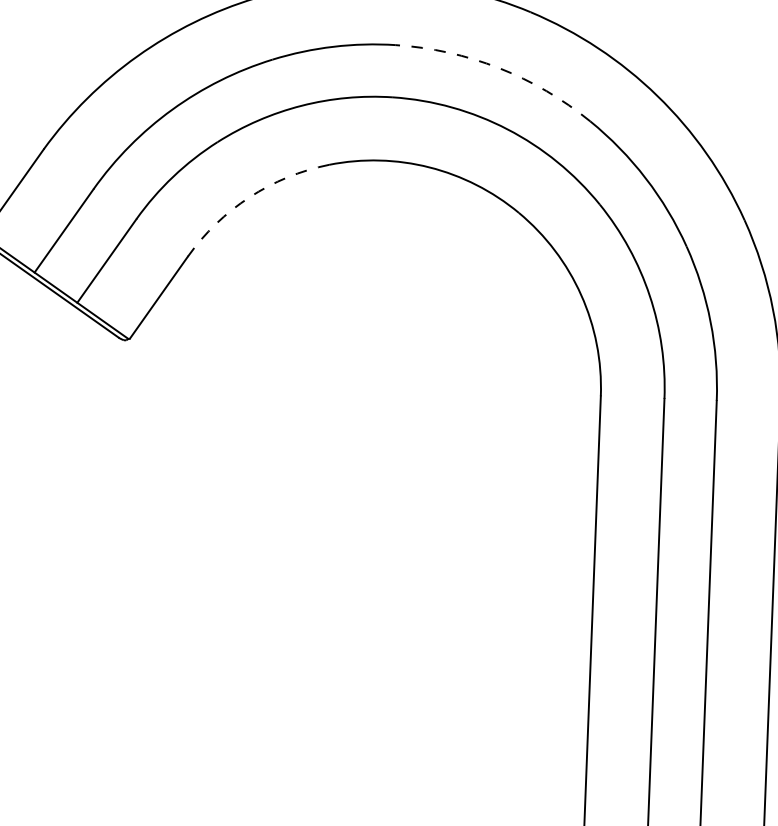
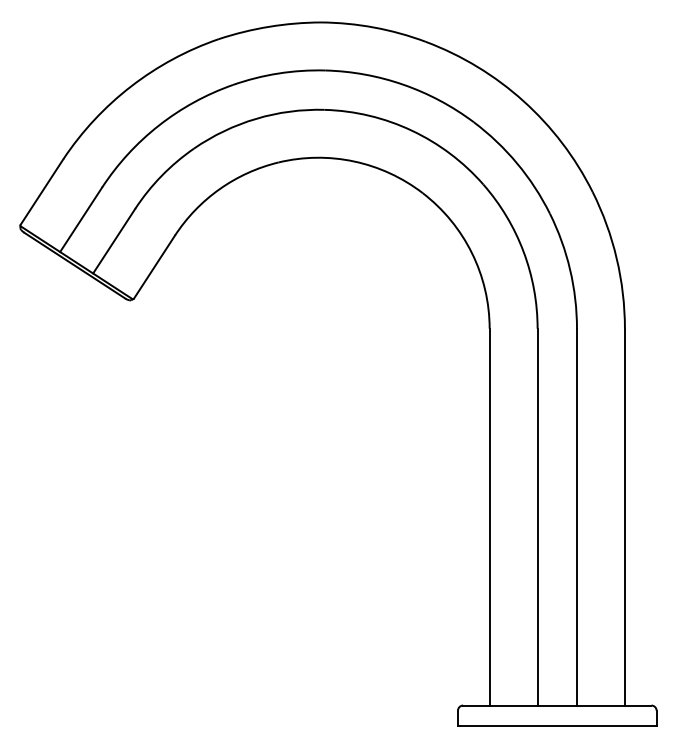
arc: (498, 67) -> (403, 84), dashed -> solid
arc: (249, 197) -> (219, 189), dashed -> solid

